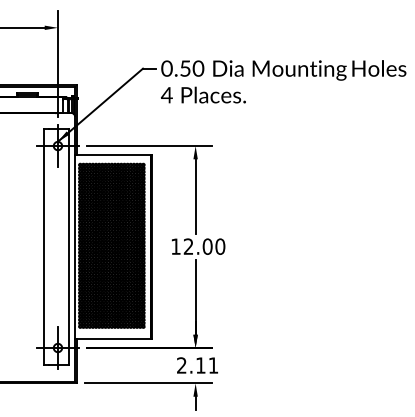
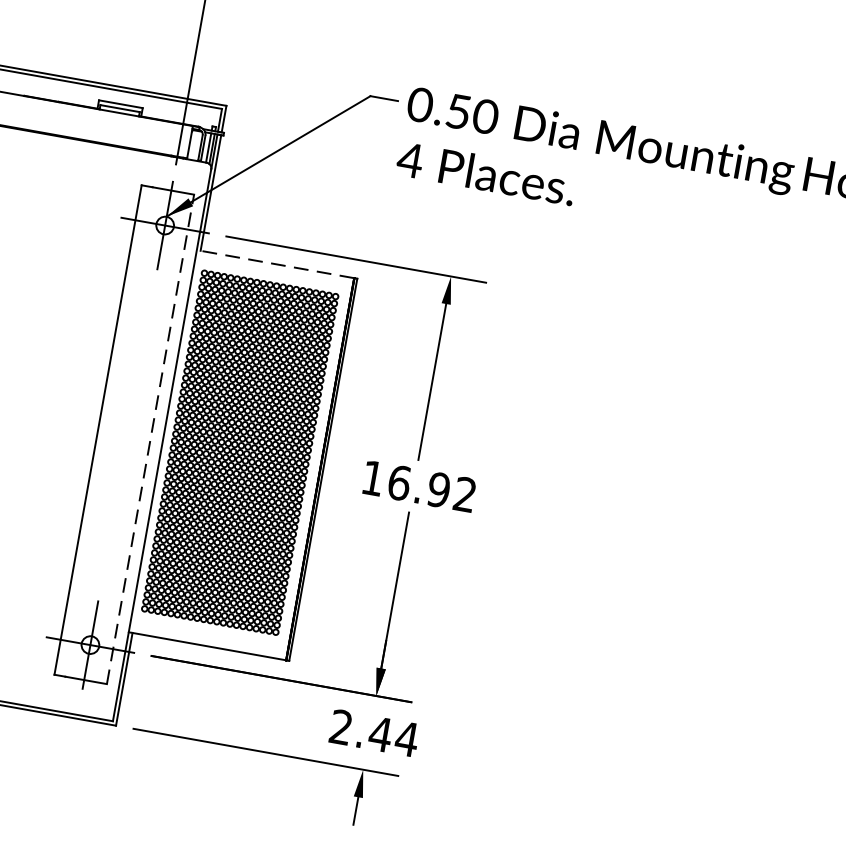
line: (112, 154) -> (275, 263), solid -> dashed
text: (204, 246) -> (432, 488), 12.00 -> 16.92
line: (68, 247) -> (149, 440), solid -> dashed
text: (206, 365) -> (392, 736), 2.11 -> 2.44

